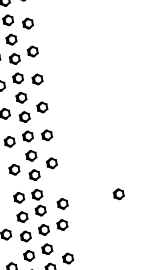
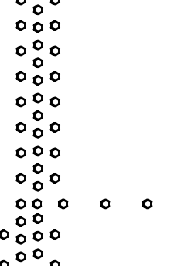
part: (118, 193) -> (105, 203), moved
part: (63, 203) -> (63, 203), moved

